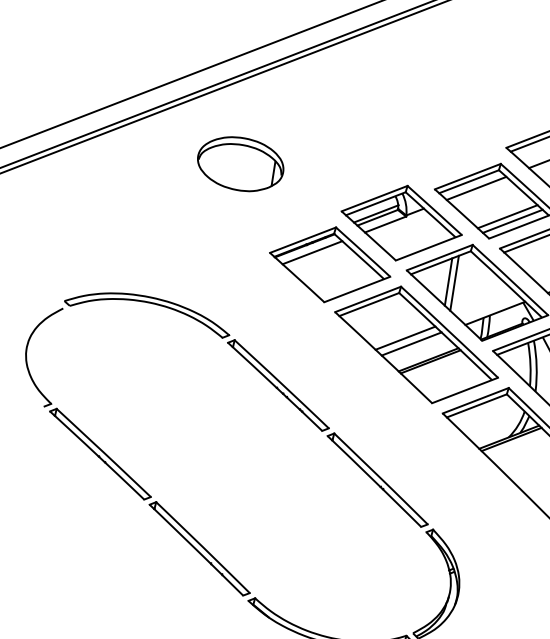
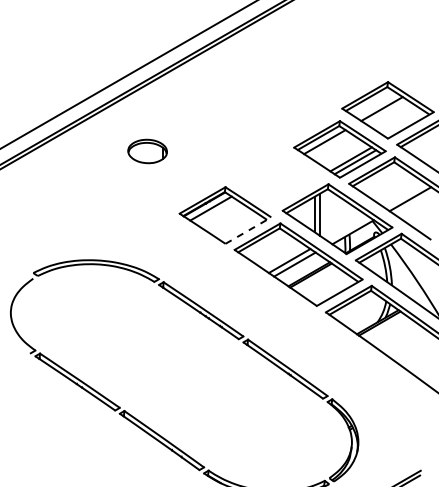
part: (240, 164) -> (147, 151), size x0.6
part: (401, 223) -> (273, 176), removed
line: (357, 289) -> (248, 230), solid -> dashed

